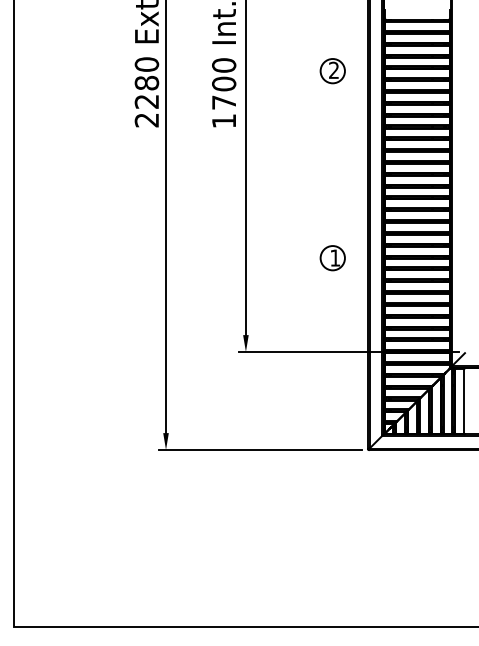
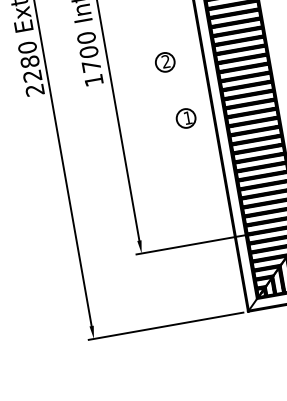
part: (332, 71) -> (165, 62), moved
part: (332, 258) -> (185, 118), moved

